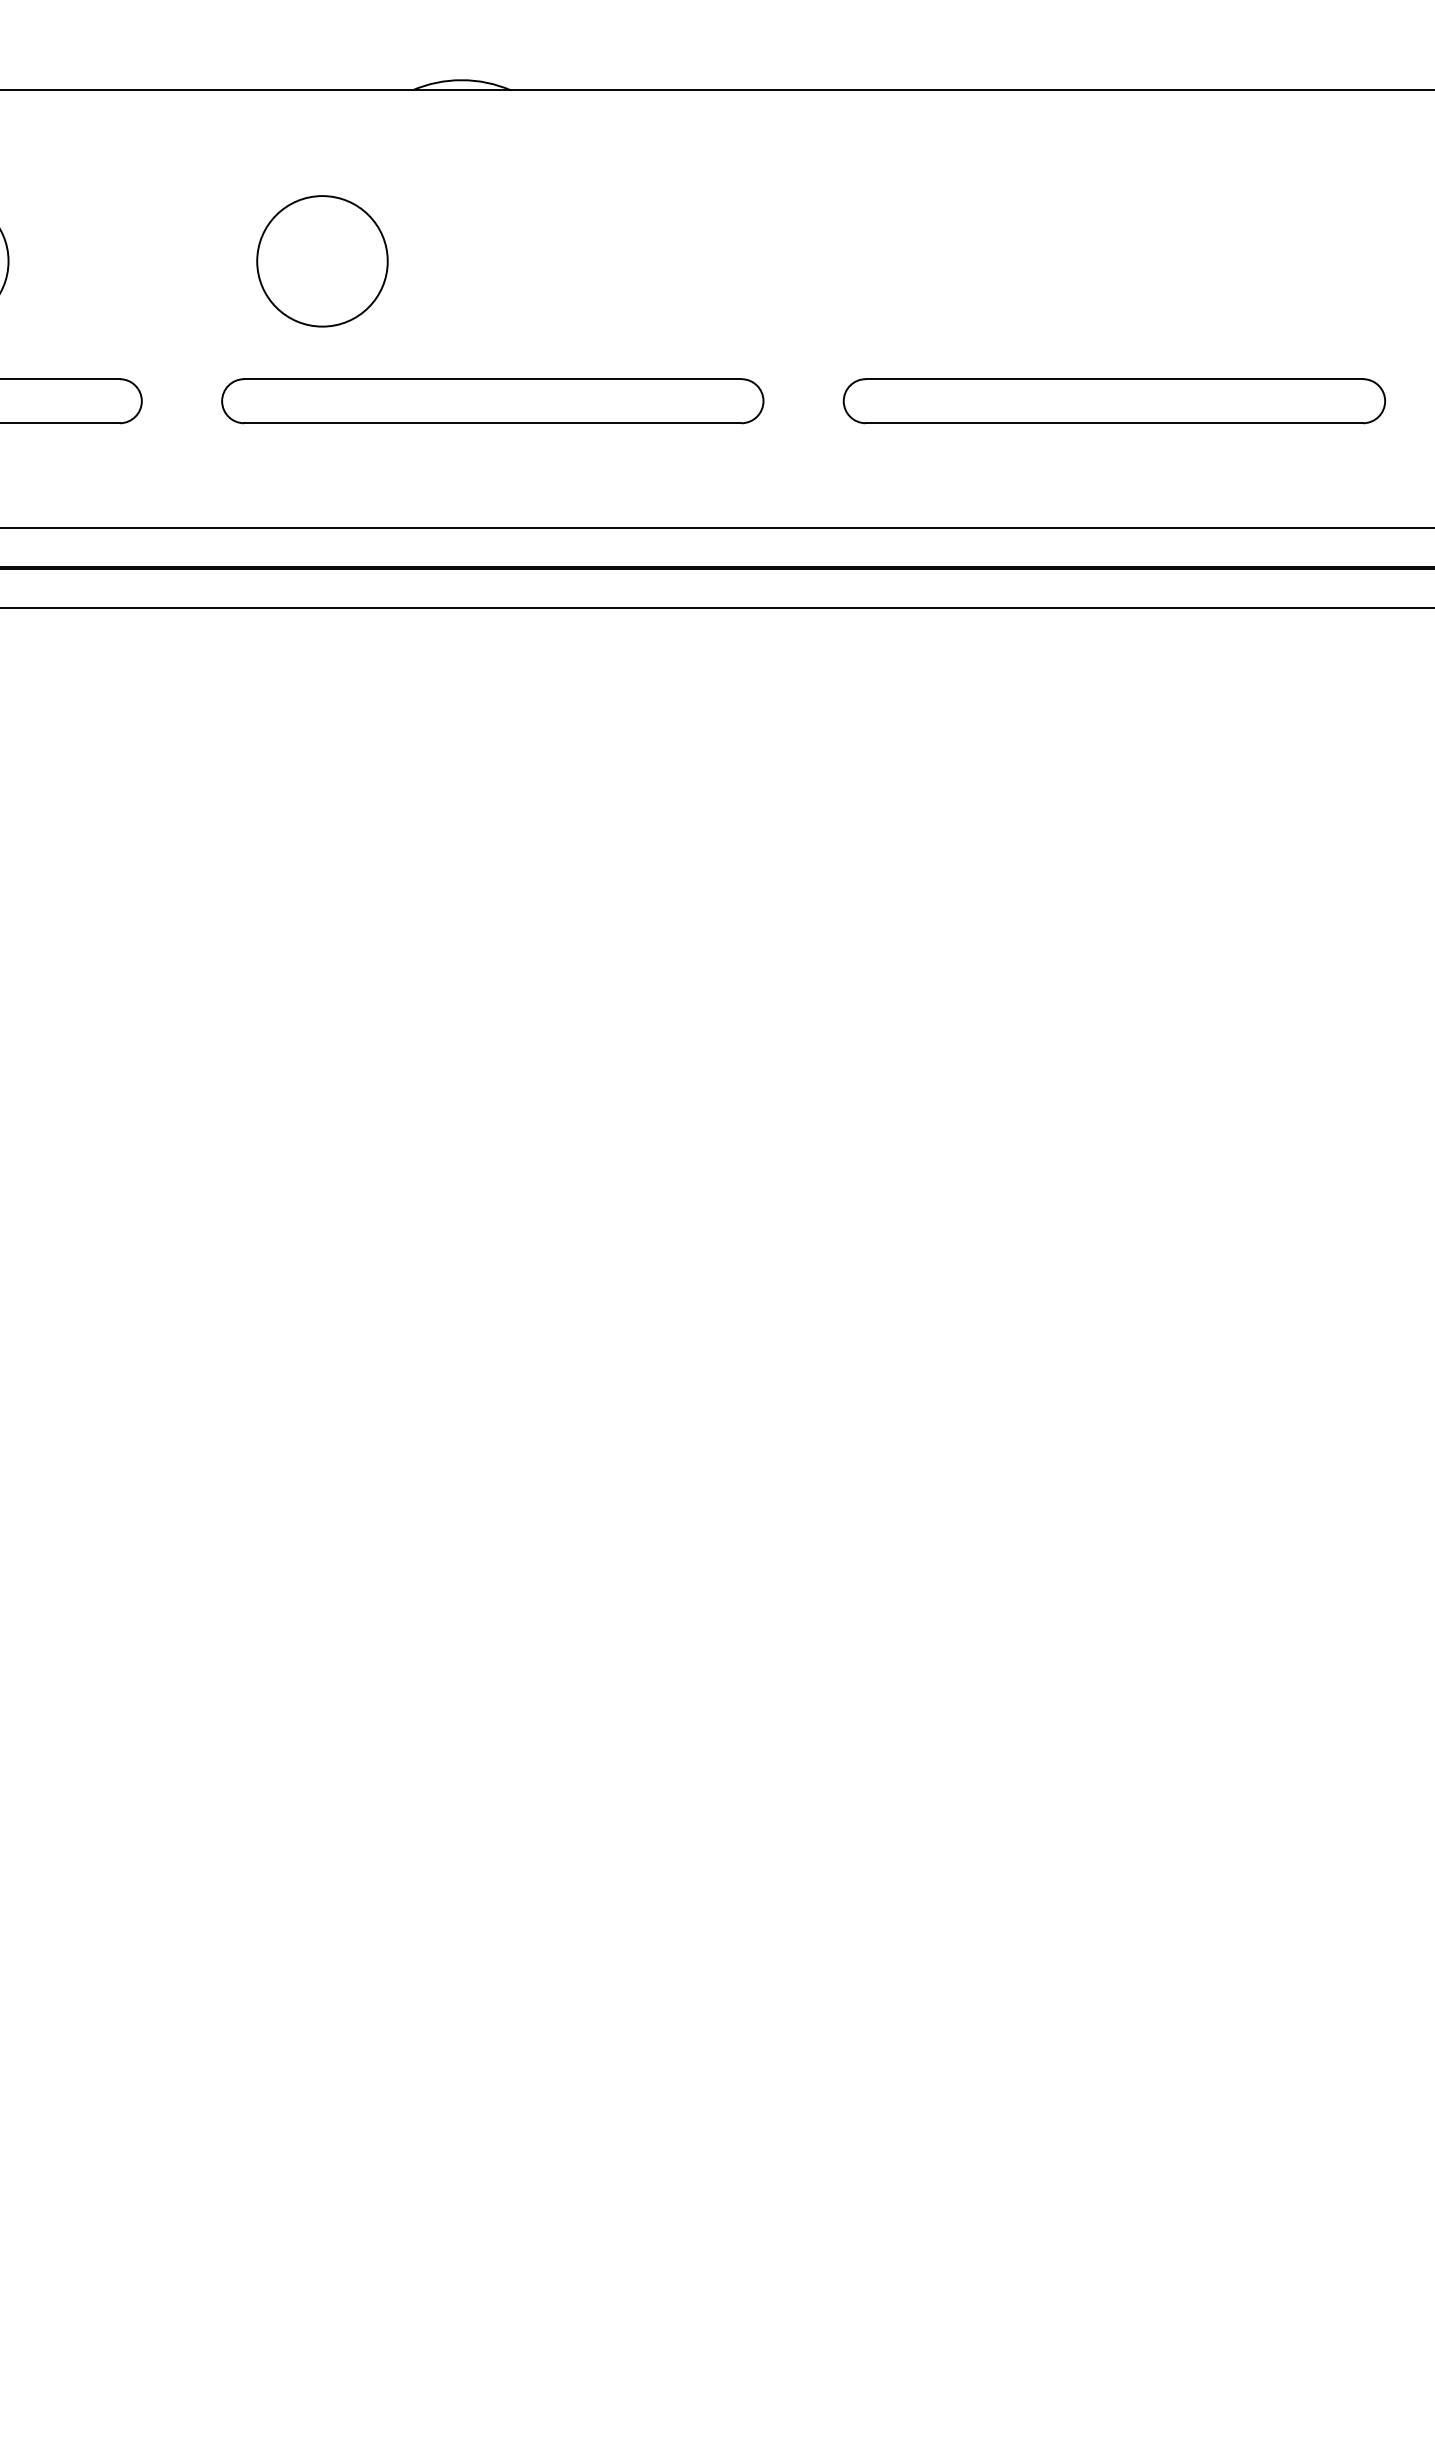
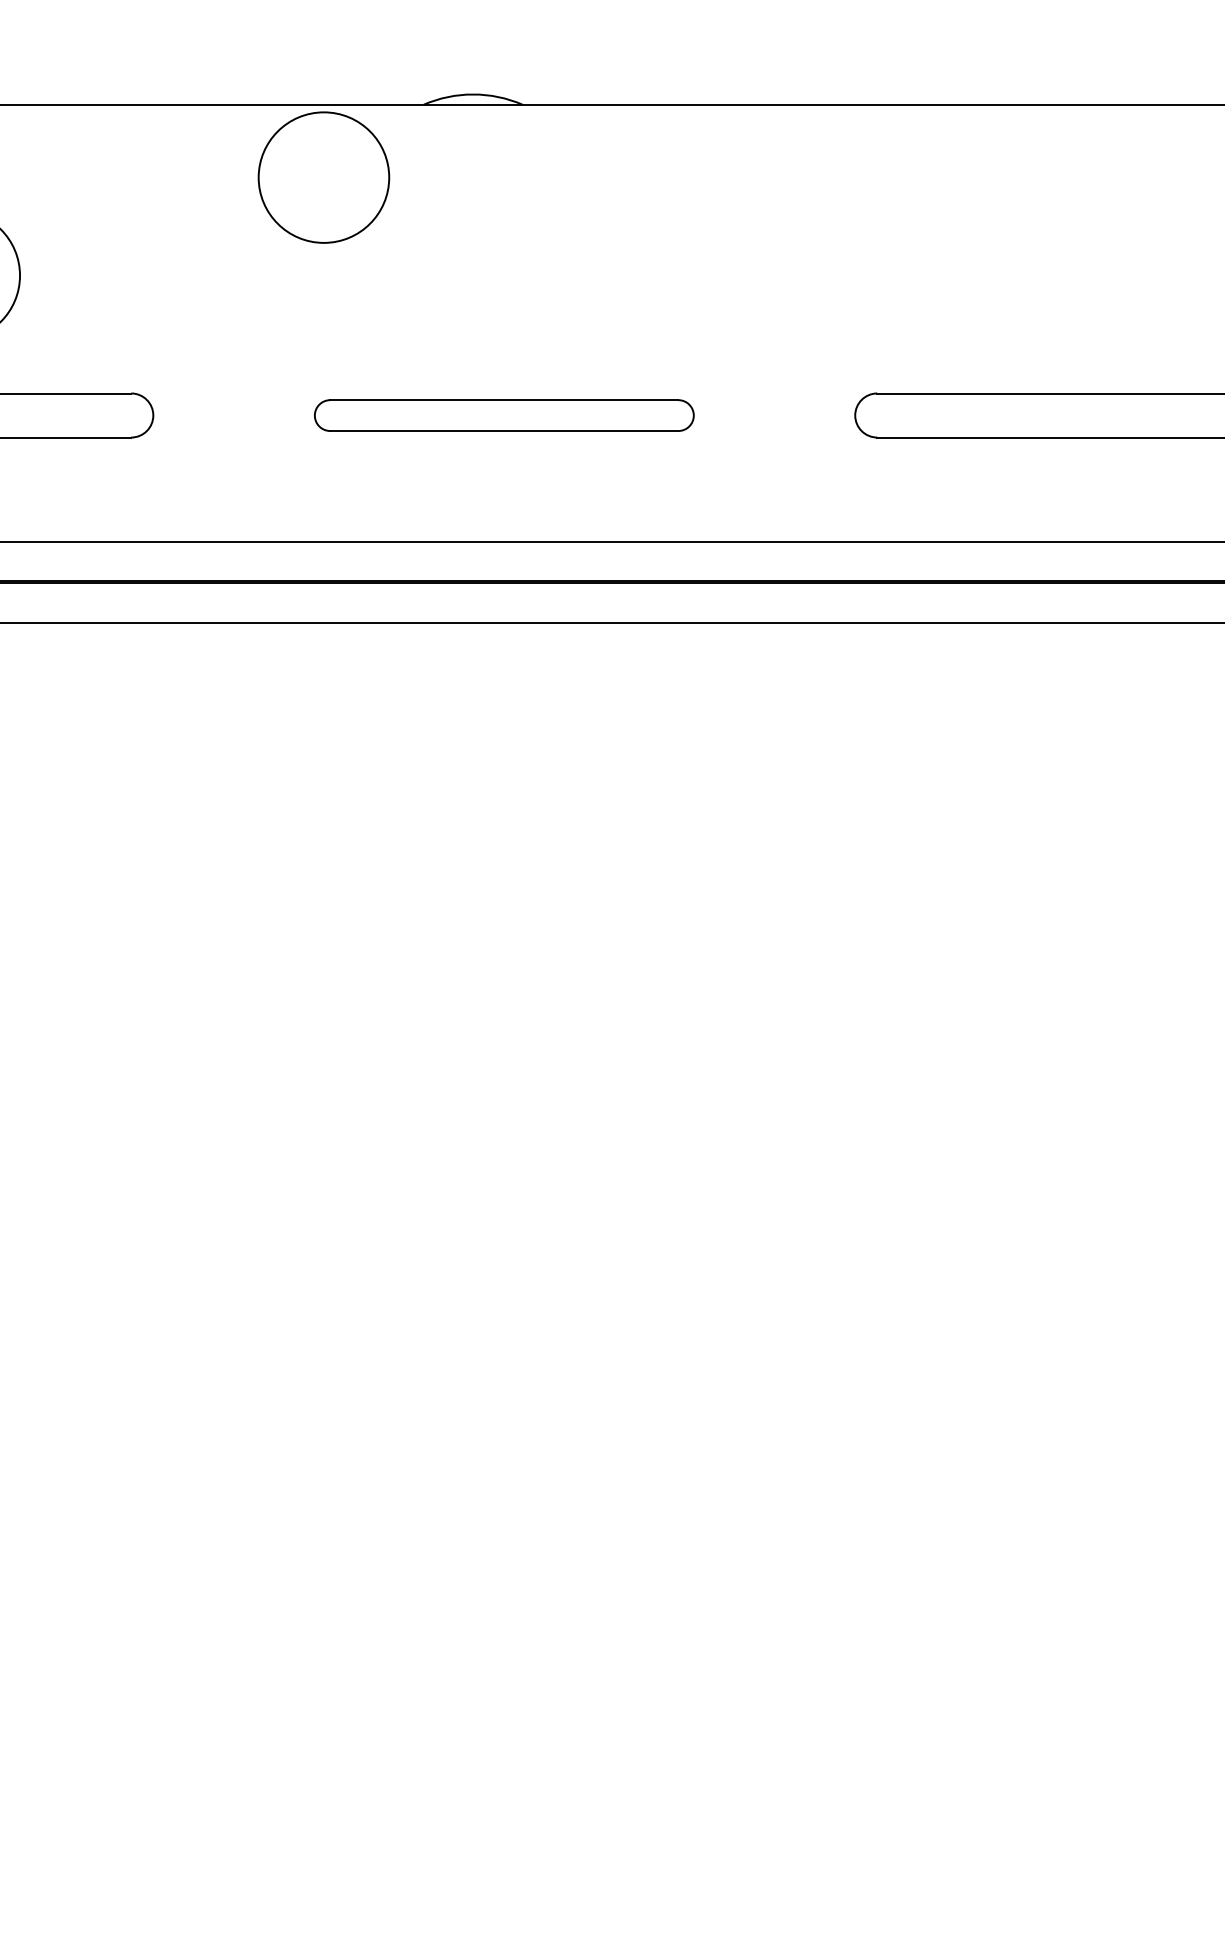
circle: (322, 261) -> (323, 177), moved
part: (492, 401) -> (503, 415), size x0.7

